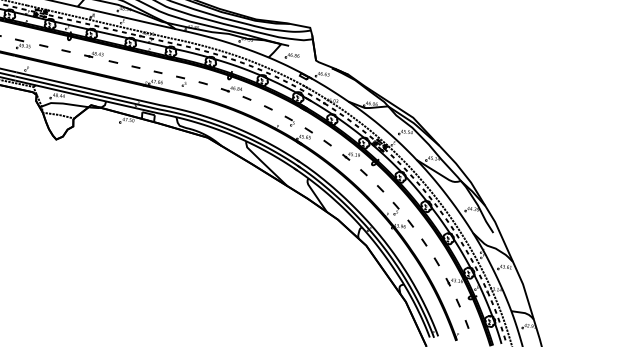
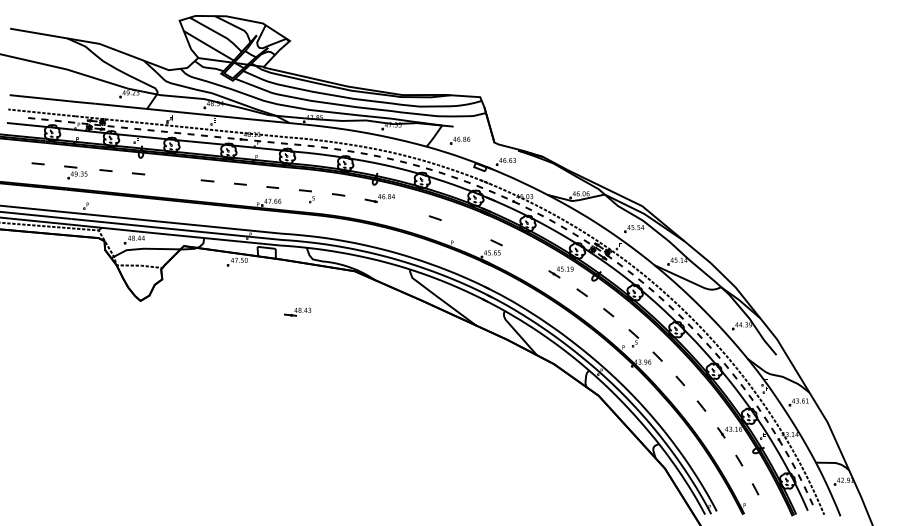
part: (93, 54) -> (297, 311), moved
line: (246, 98) -> (402, 208), removed
part: (289, 121) -> (467, 233), removed
line: (327, 143) -> (525, 257), removed

